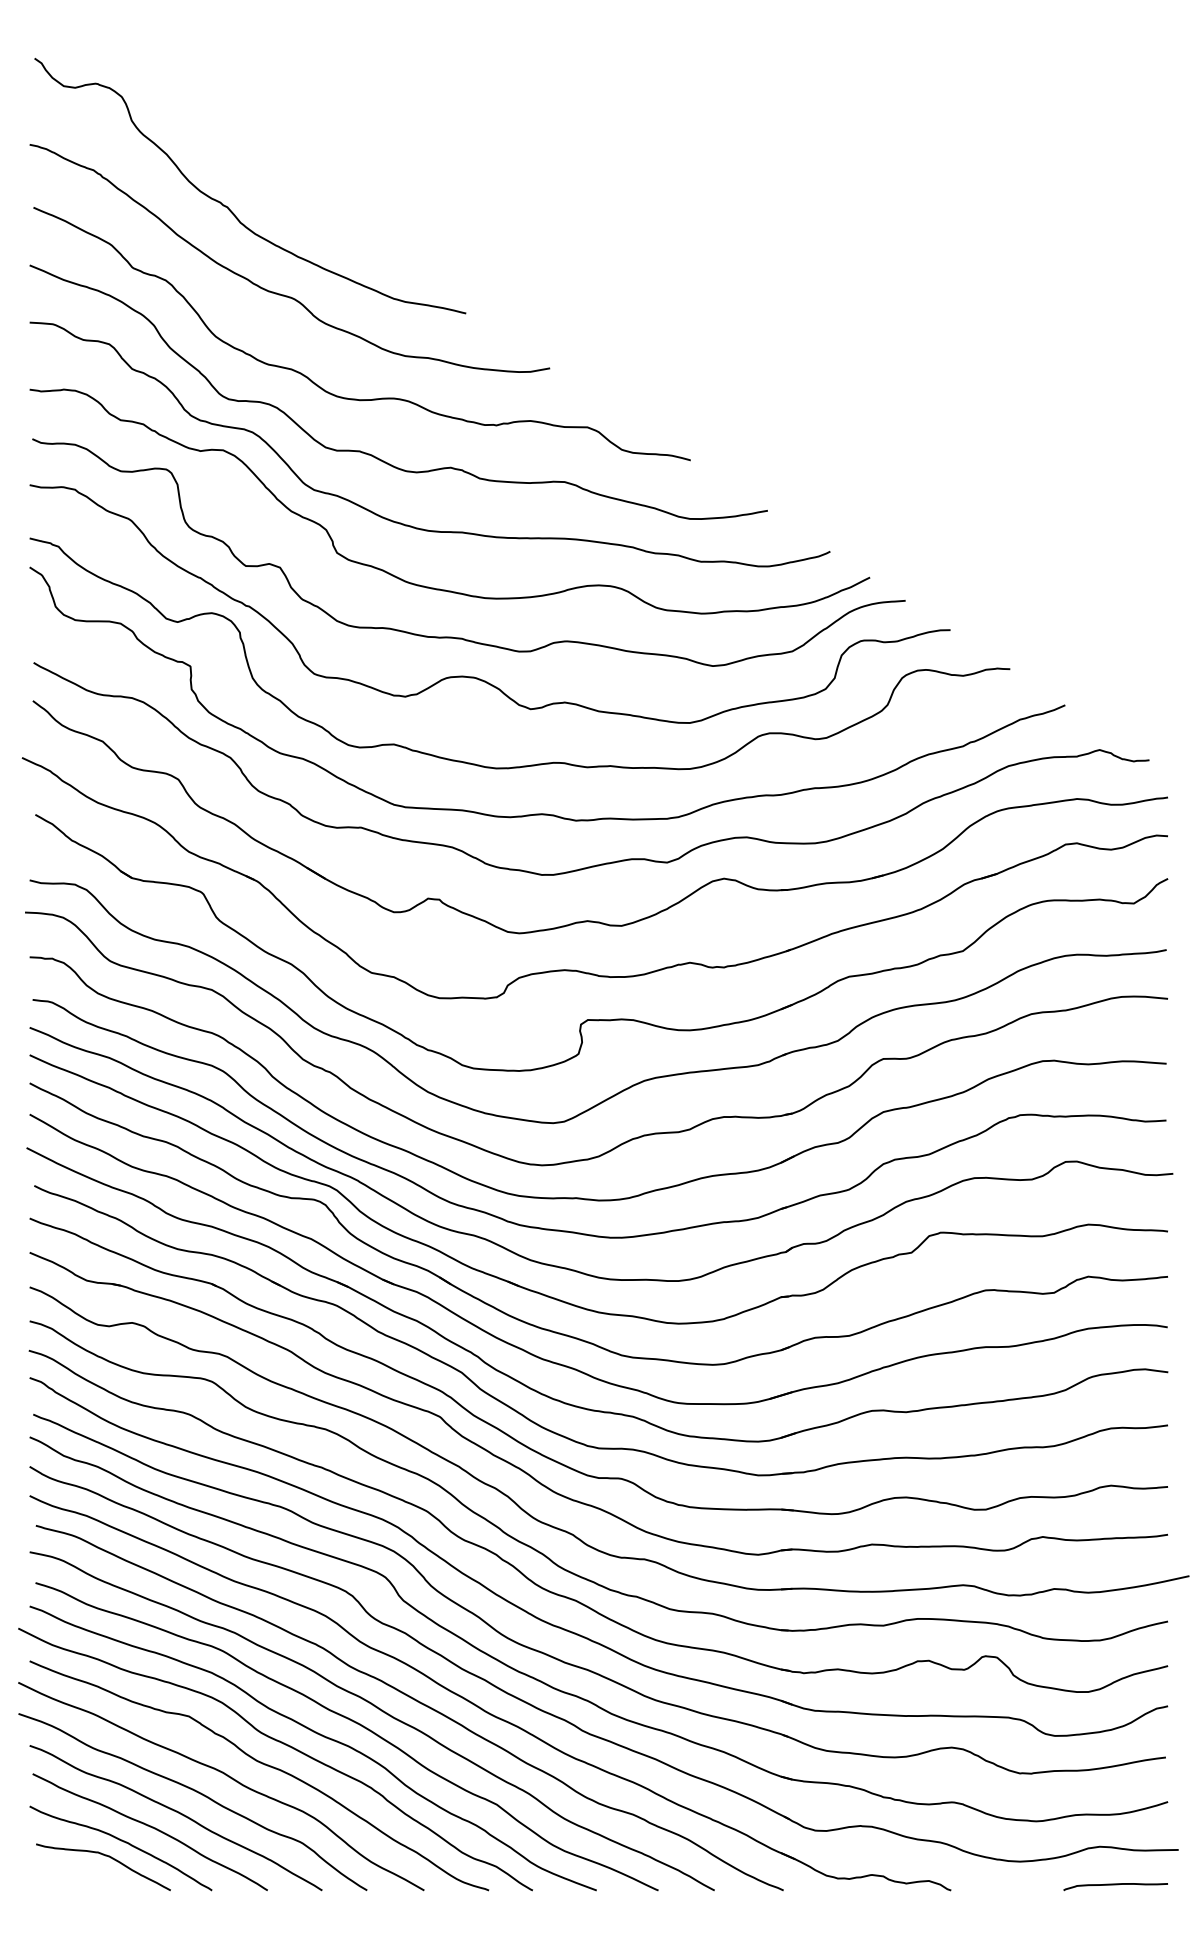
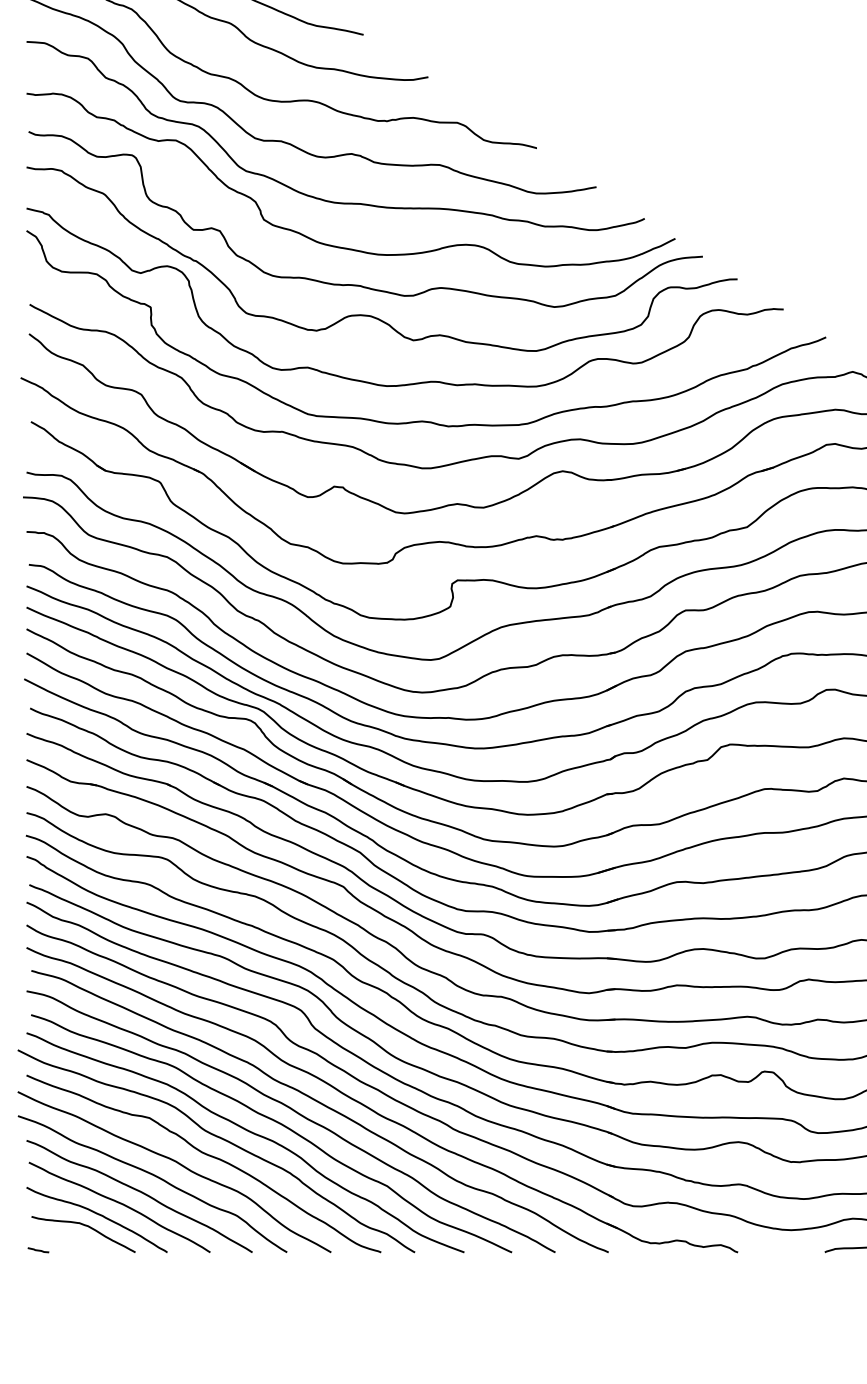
line: (44, 1887) -> (38, 1250), added

